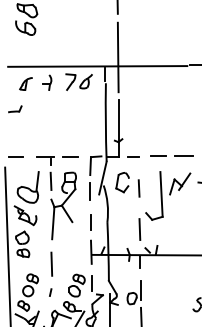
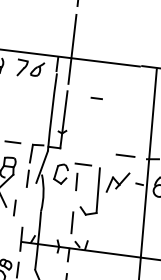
line: (158, 155) -> (83, 163), moved
line: (133, 156) -> (96, 97), moved
line: (90, 222) -> (14, 208), moved

